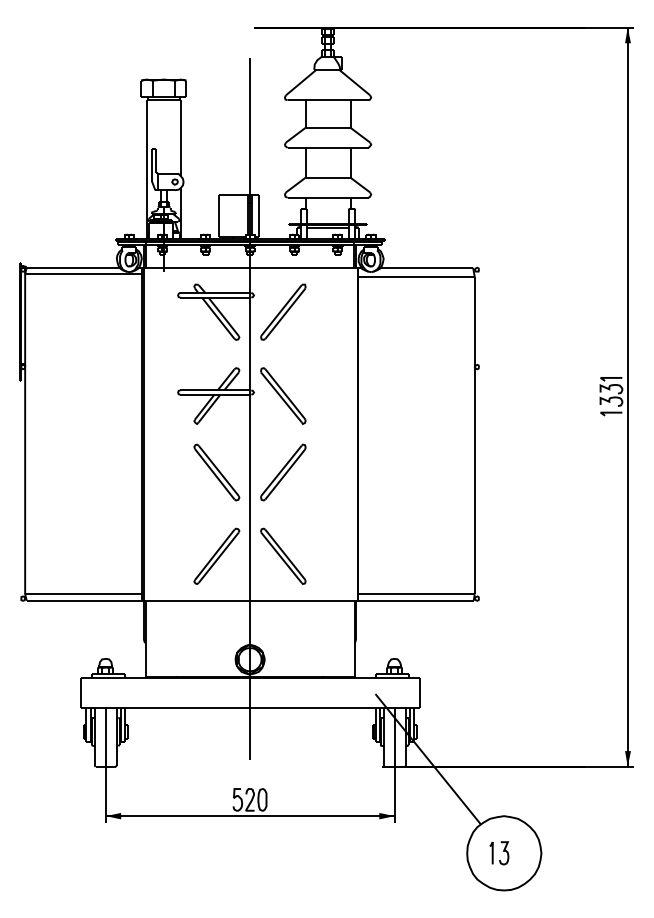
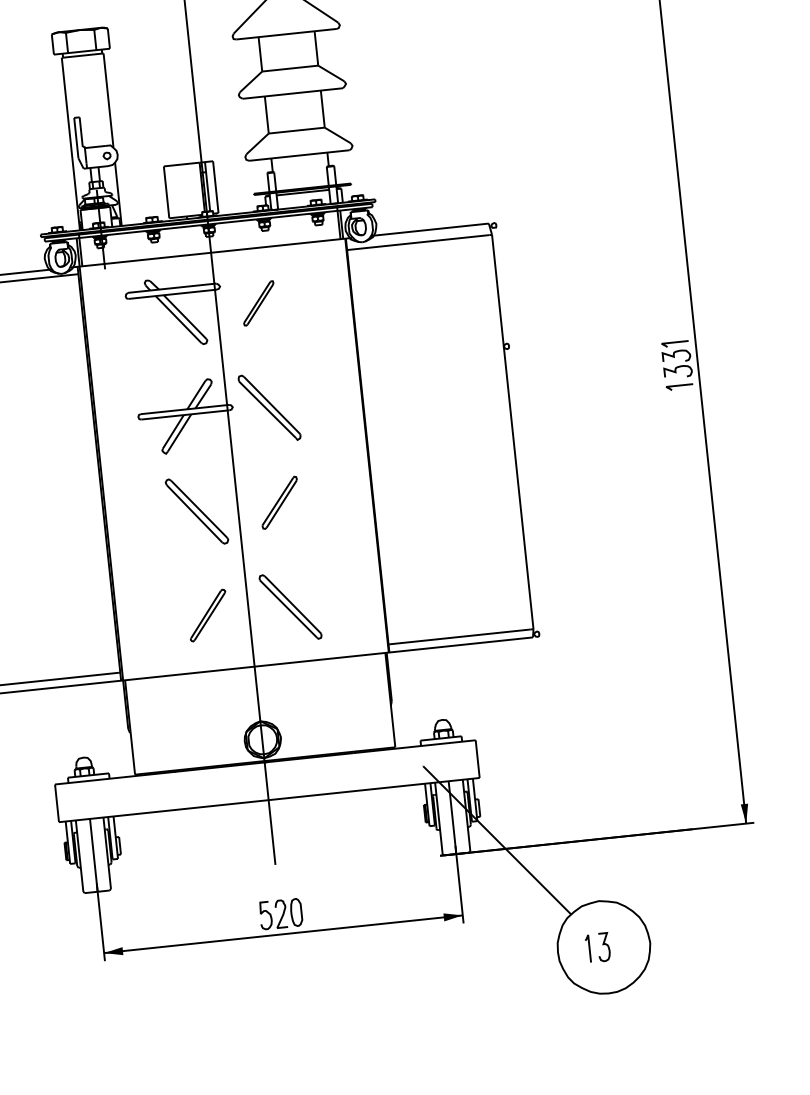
part: (283, 311) -> (258, 302), size x0.6
part: (283, 472) -> (279, 502), size x0.7
part: (216, 555) -> (207, 614), size x0.7

